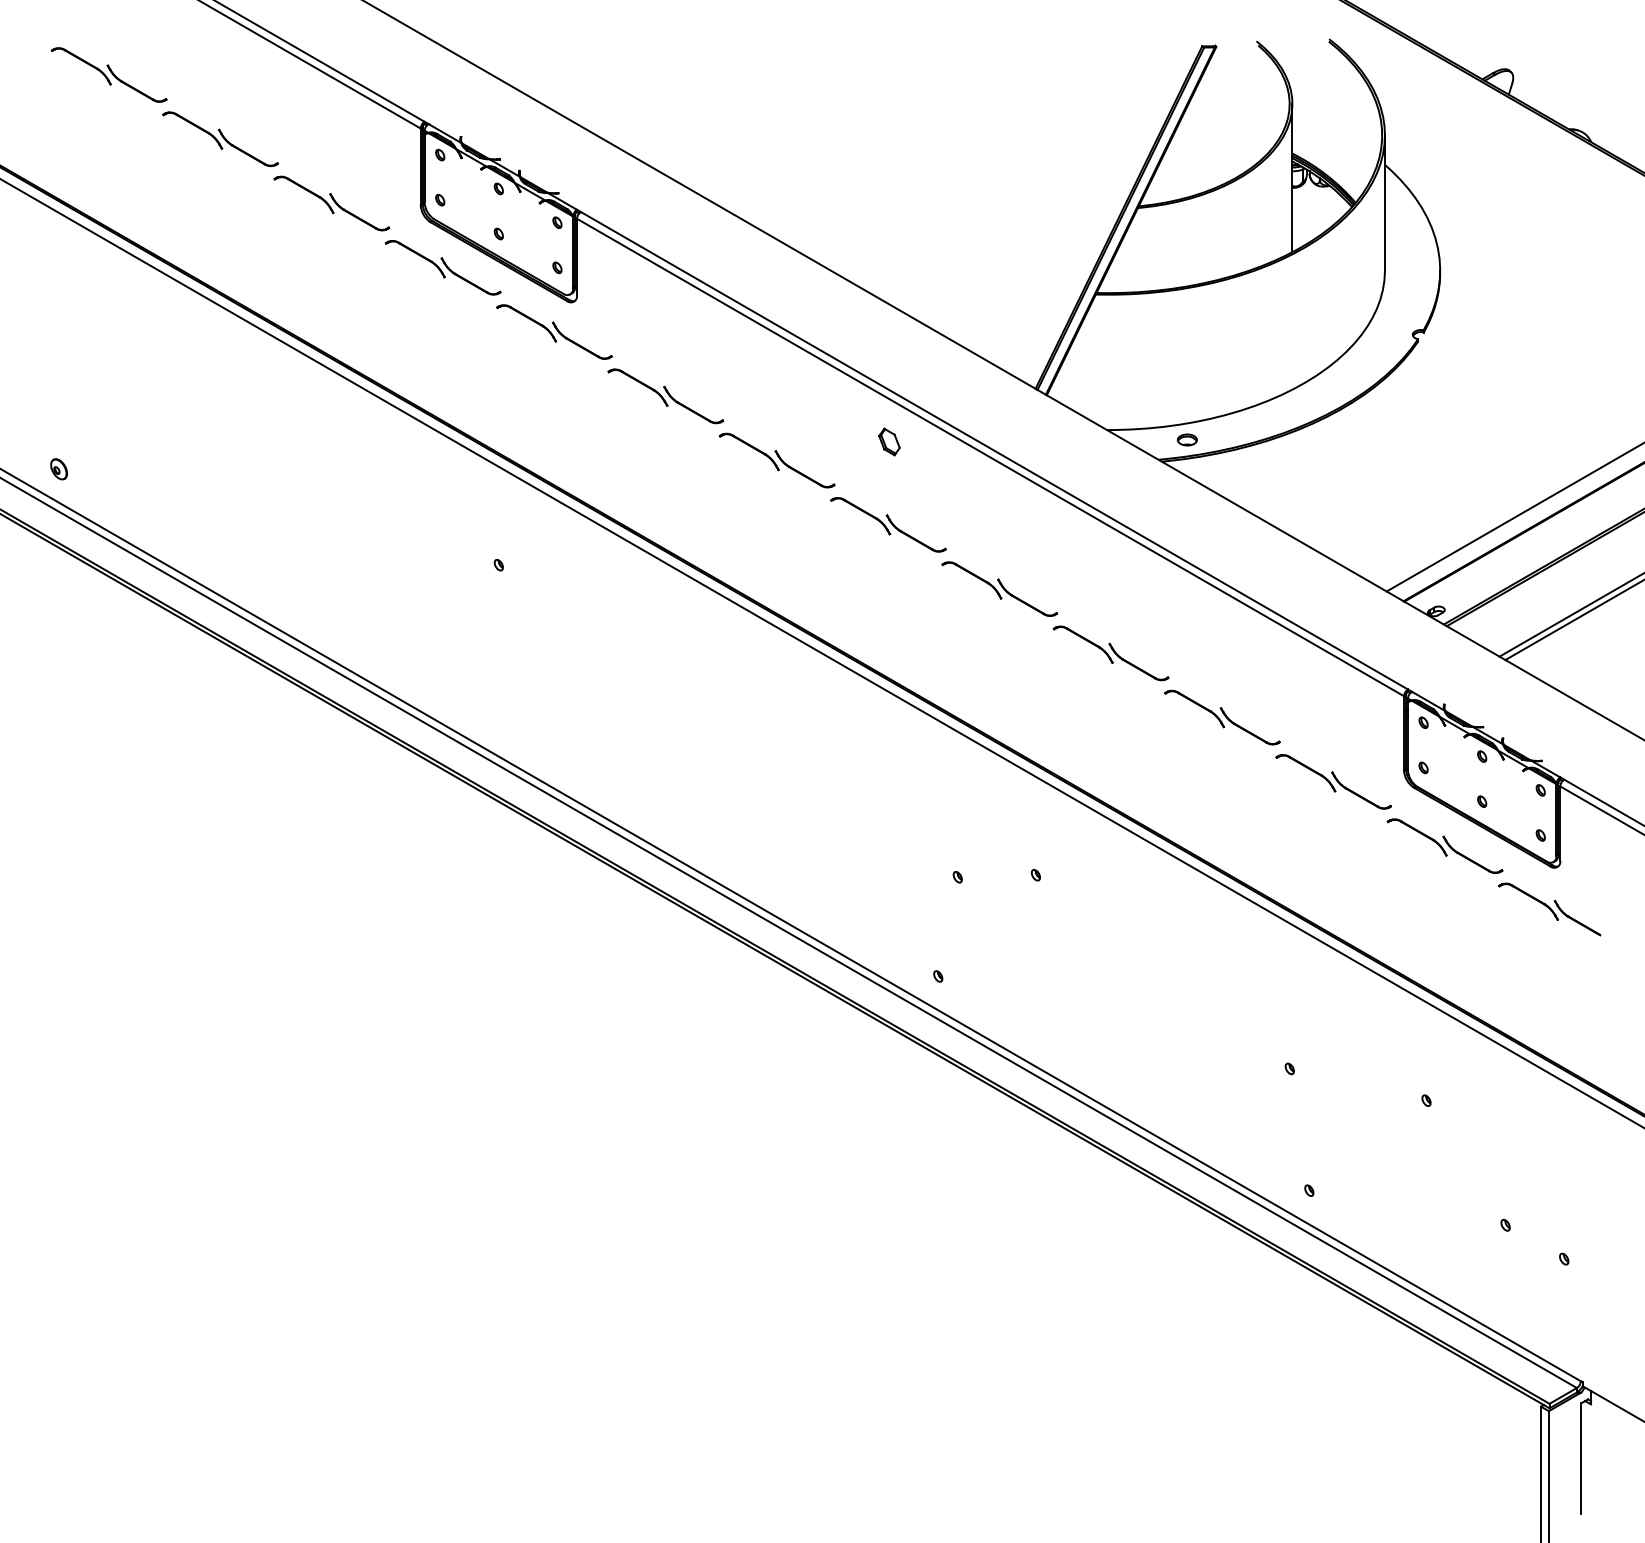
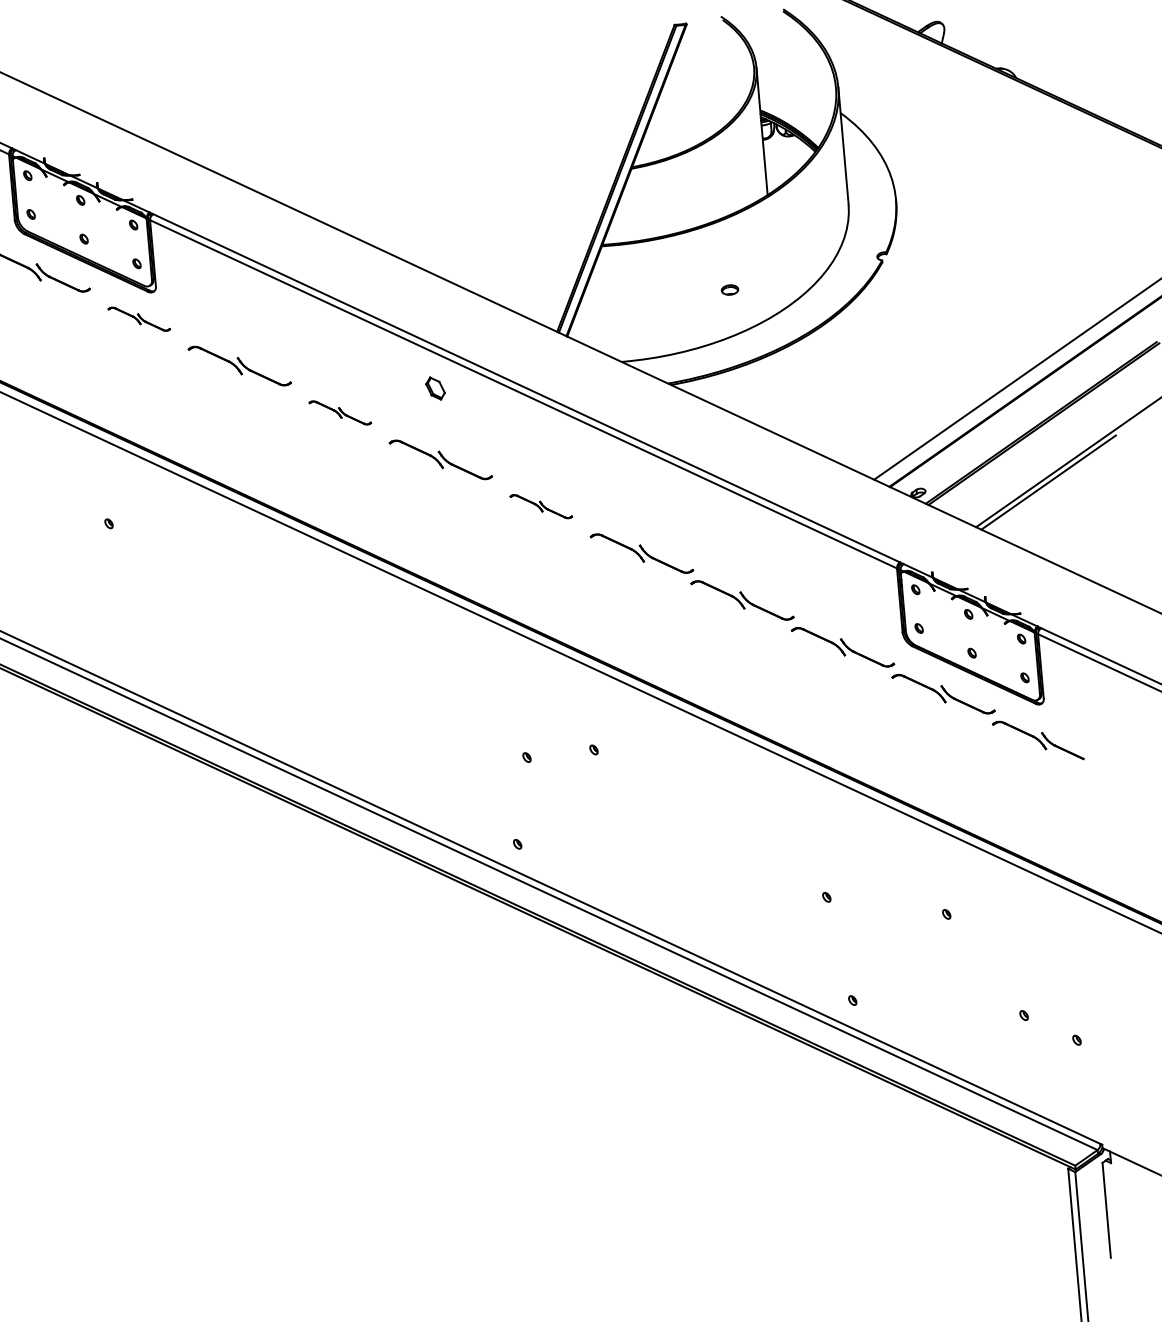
part: (554, 331) -> (139, 318), size x0.6
part: (1186, 439) -> (729, 289), moved
part: (776, 460) -> (339, 412), size x0.6
part: (999, 588) -> (541, 506), size x0.6

